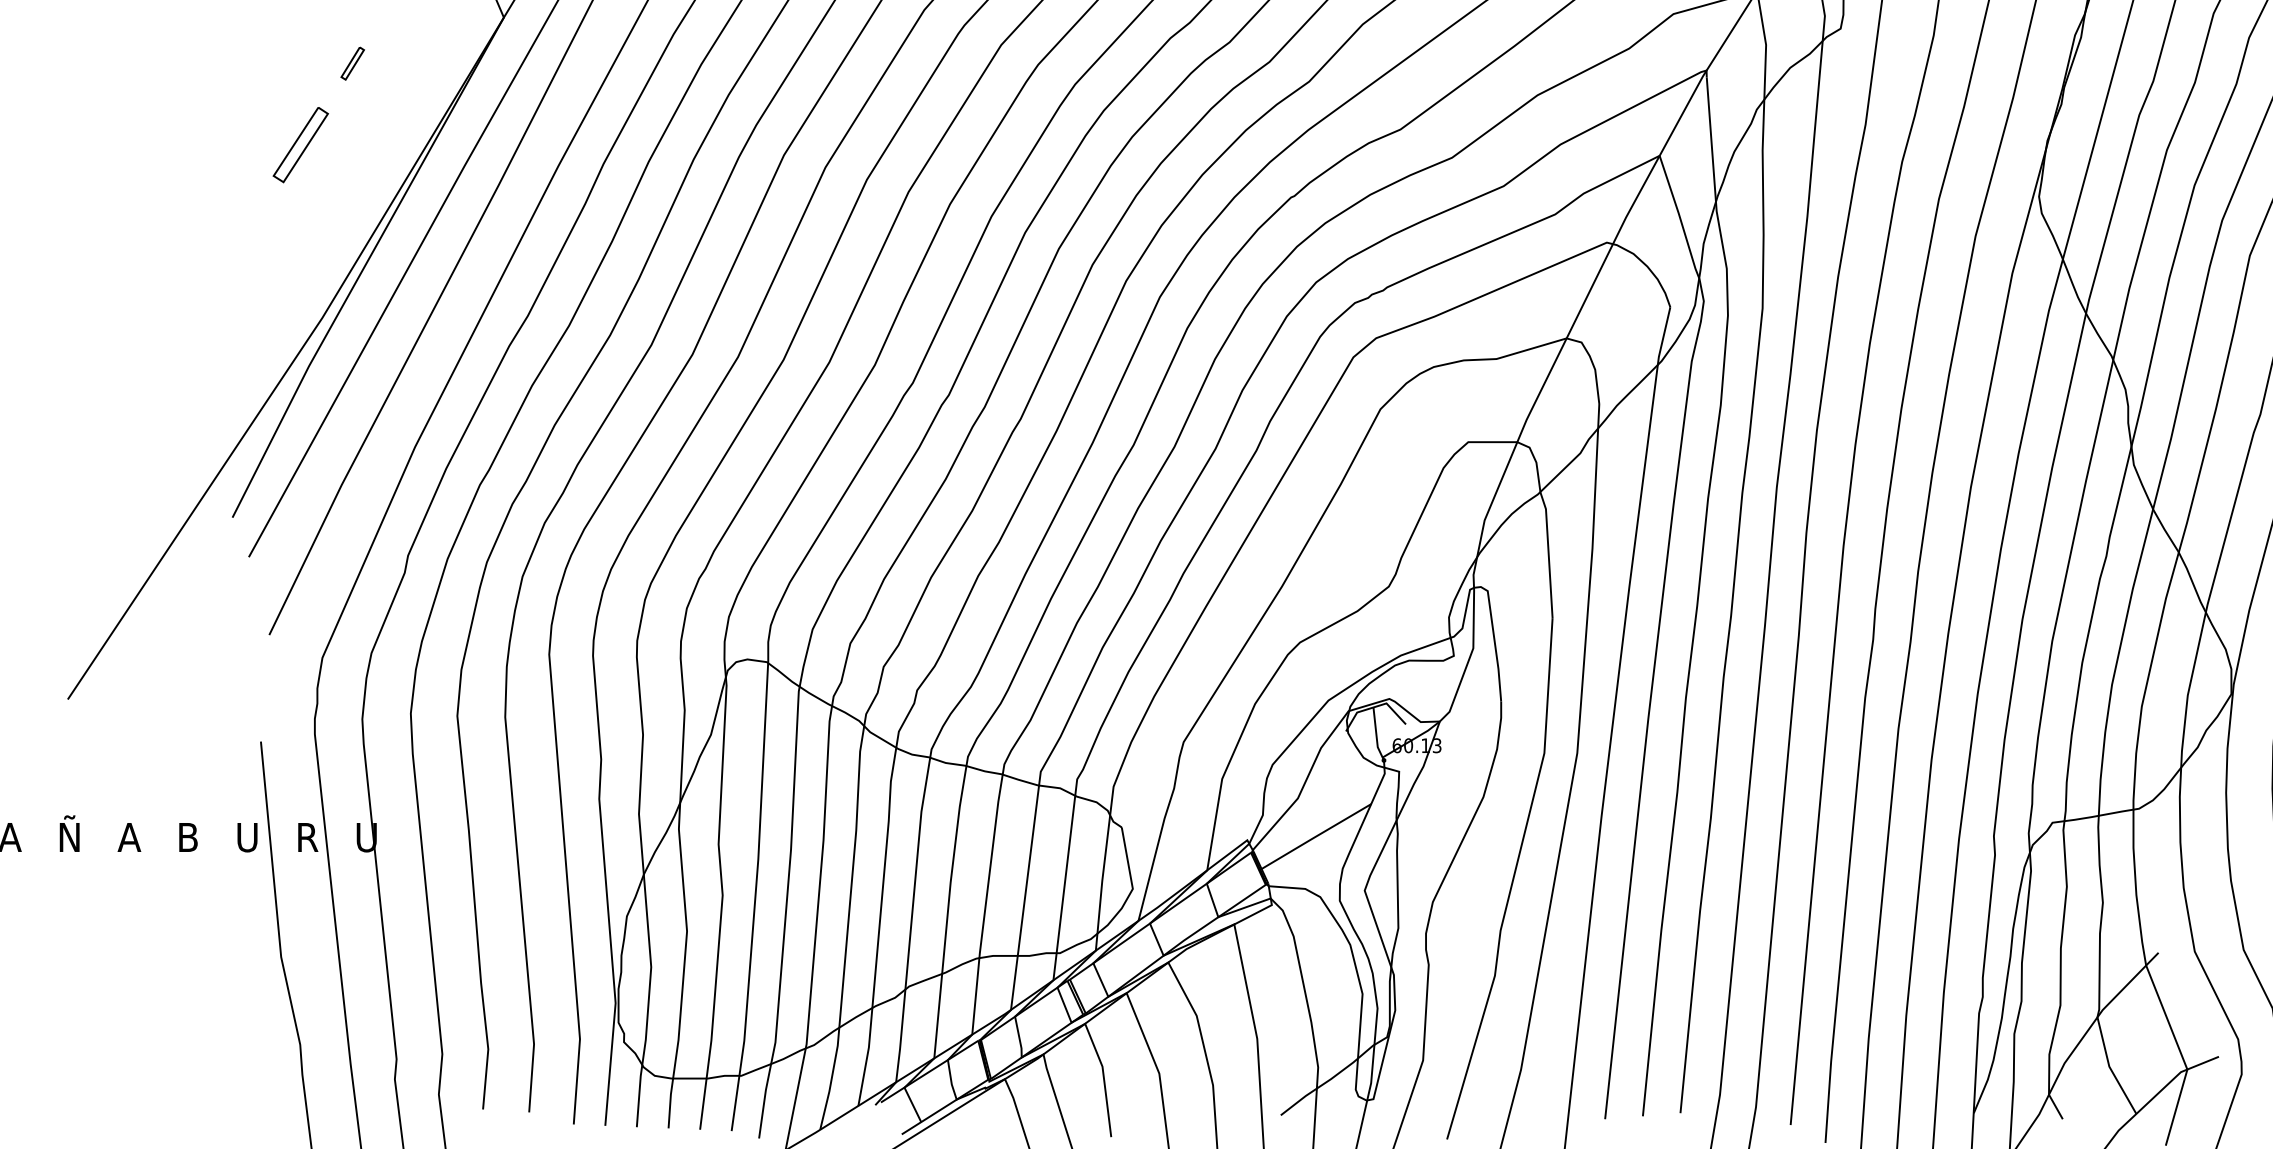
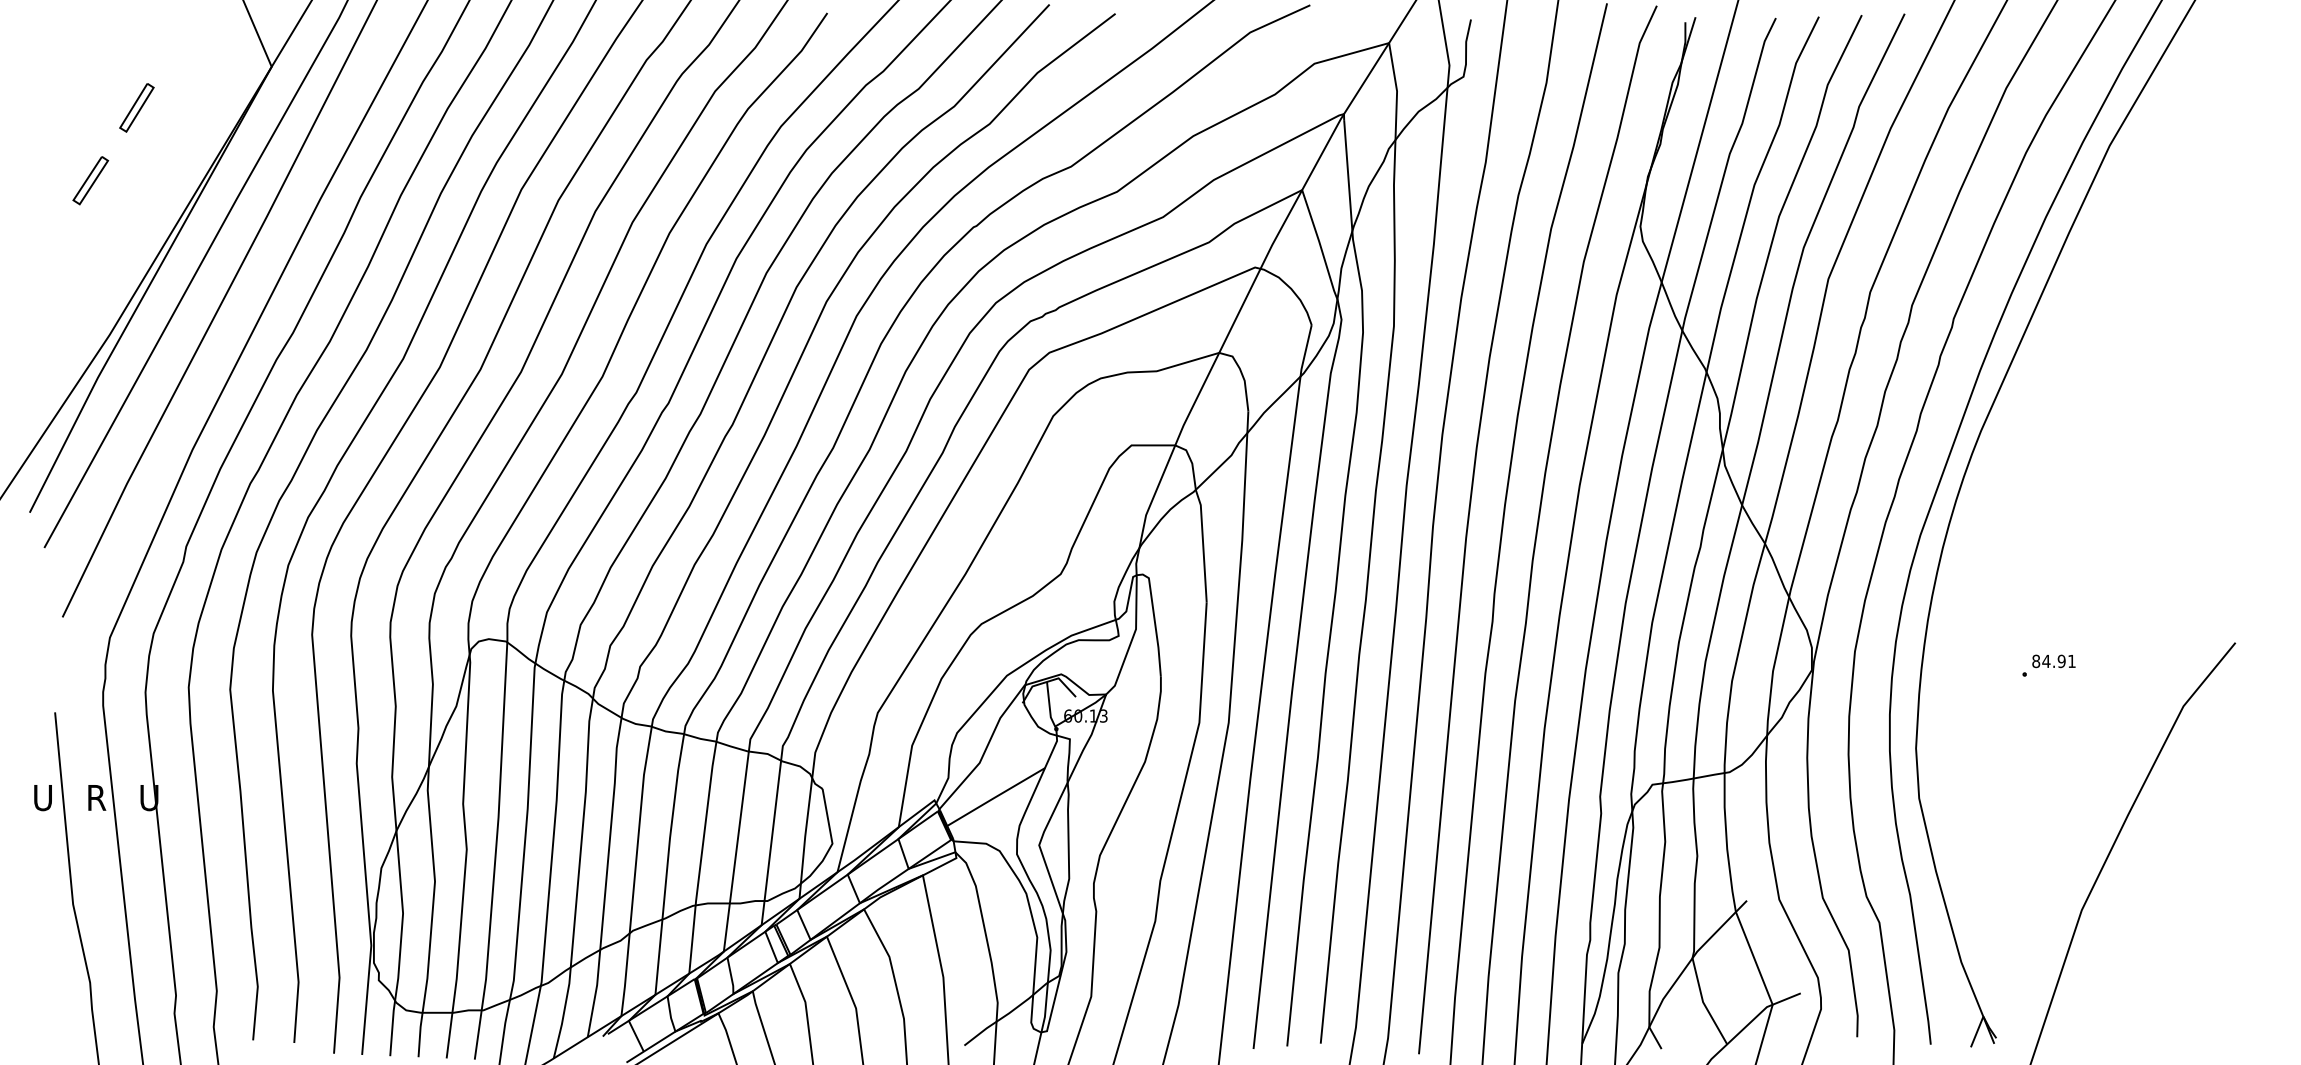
part: (352, 63) -> (136, 107), size x1.67
part: (300, 145) -> (90, 180), size x0.71

